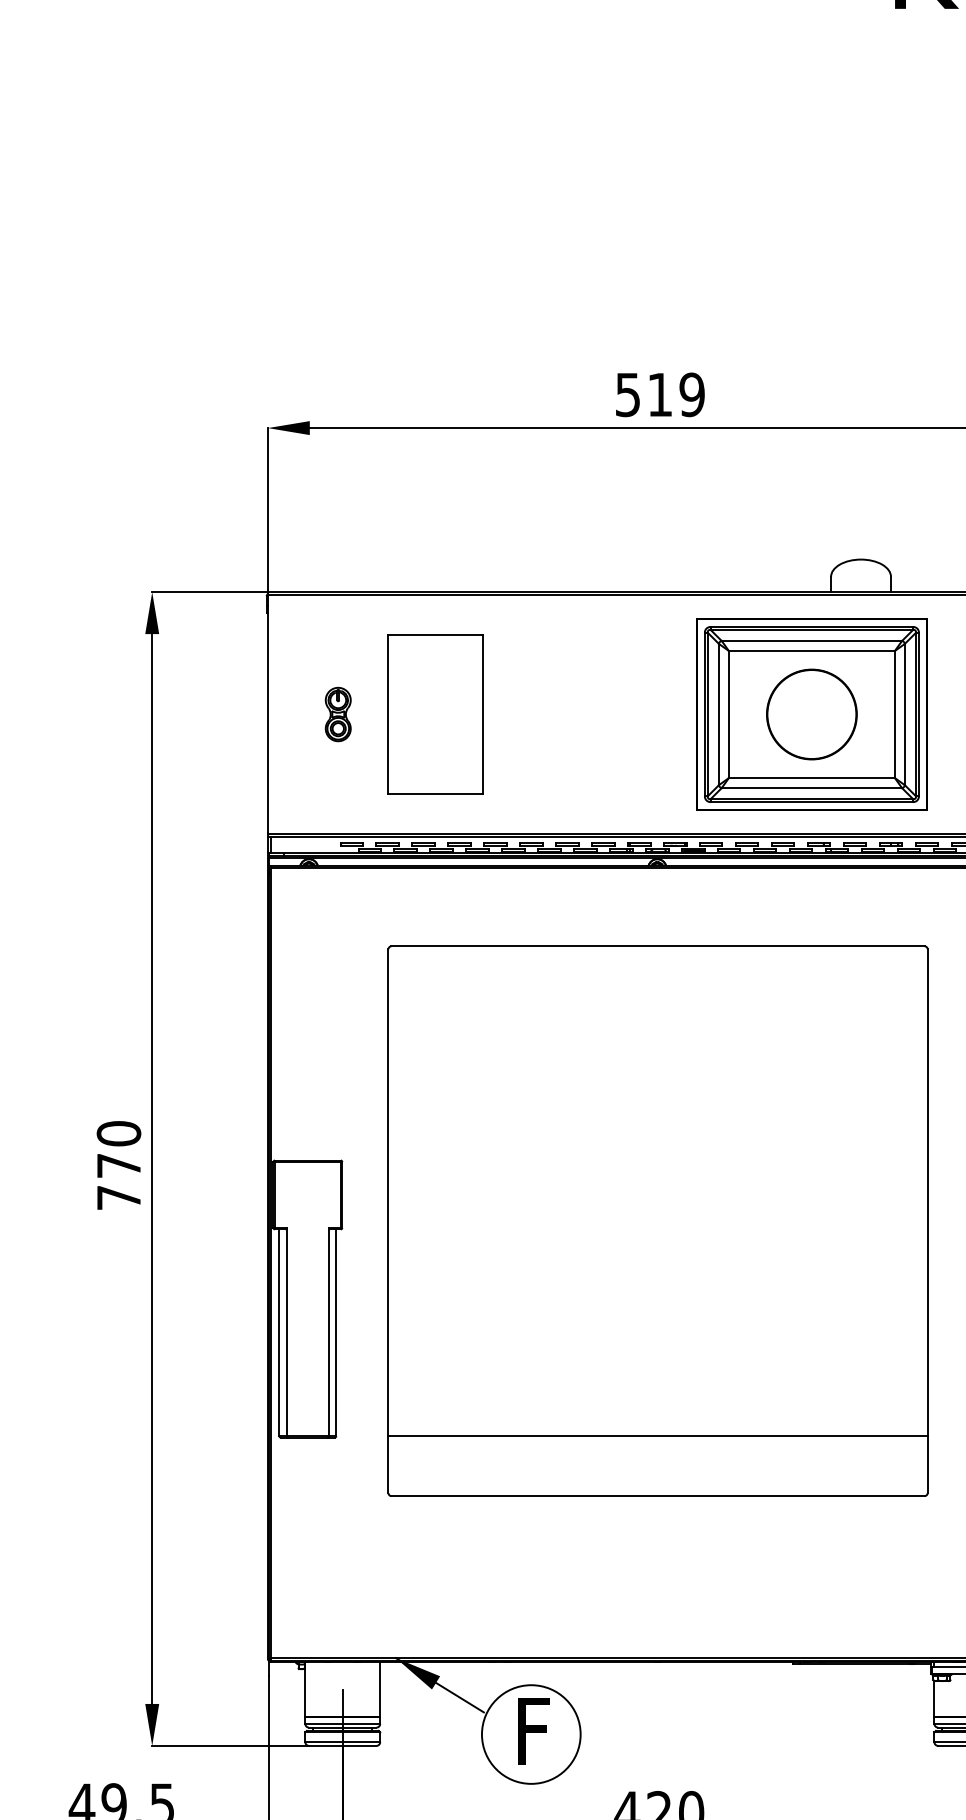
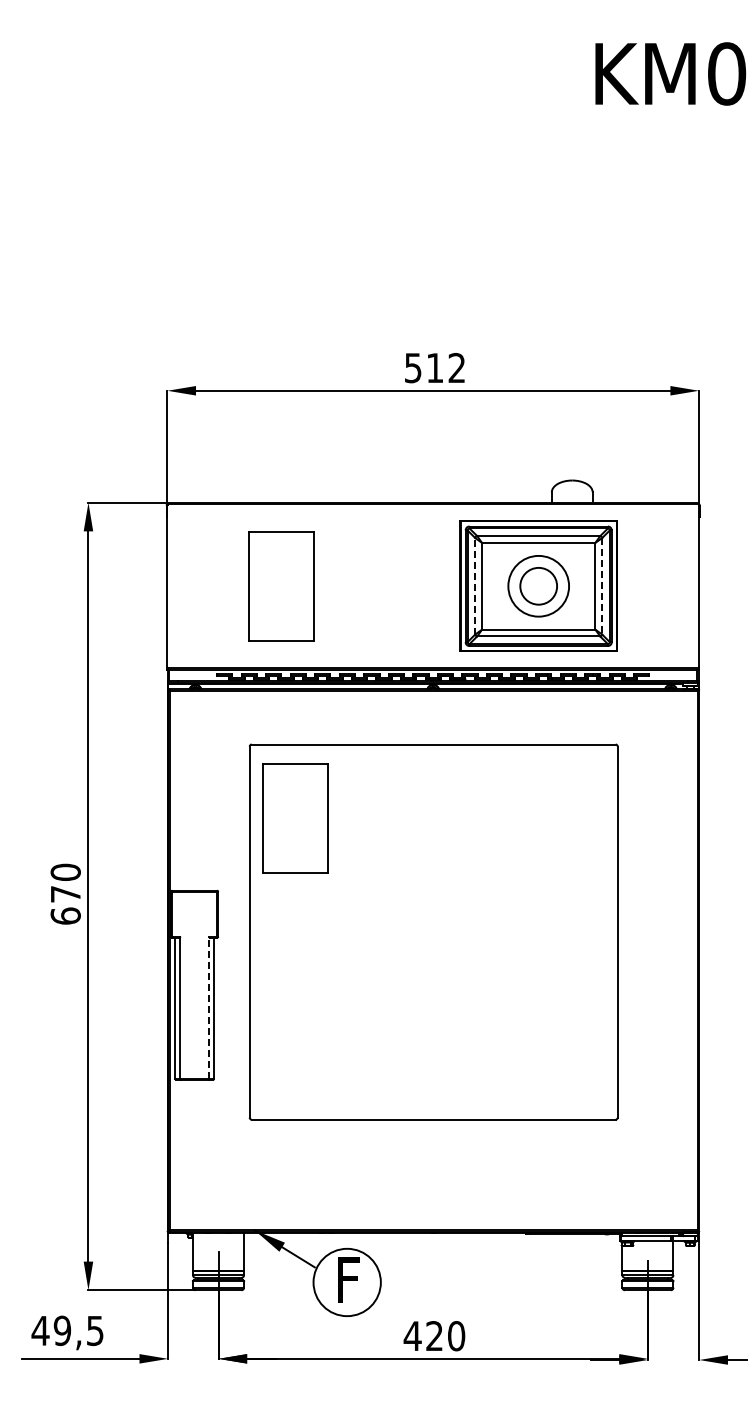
text: (691, 395) -> (456, 368), 519 -> 512
line: (719, 713) -> (475, 585), solid -> dashed
circle: (811, 713) -> (538, 585), size x0.6
part: (338, 714) -> (215, 586), removed
line: (905, 714) -> (602, 586), solid -> dashed
part: (455, 1054) -> (295, 818), added
text: (118, 1196) -> (65, 915), 770 -> 670
line: (329, 1331) -> (209, 1007), solid -> dashed
line: (657, 1435) -> (433, 1078), removed

